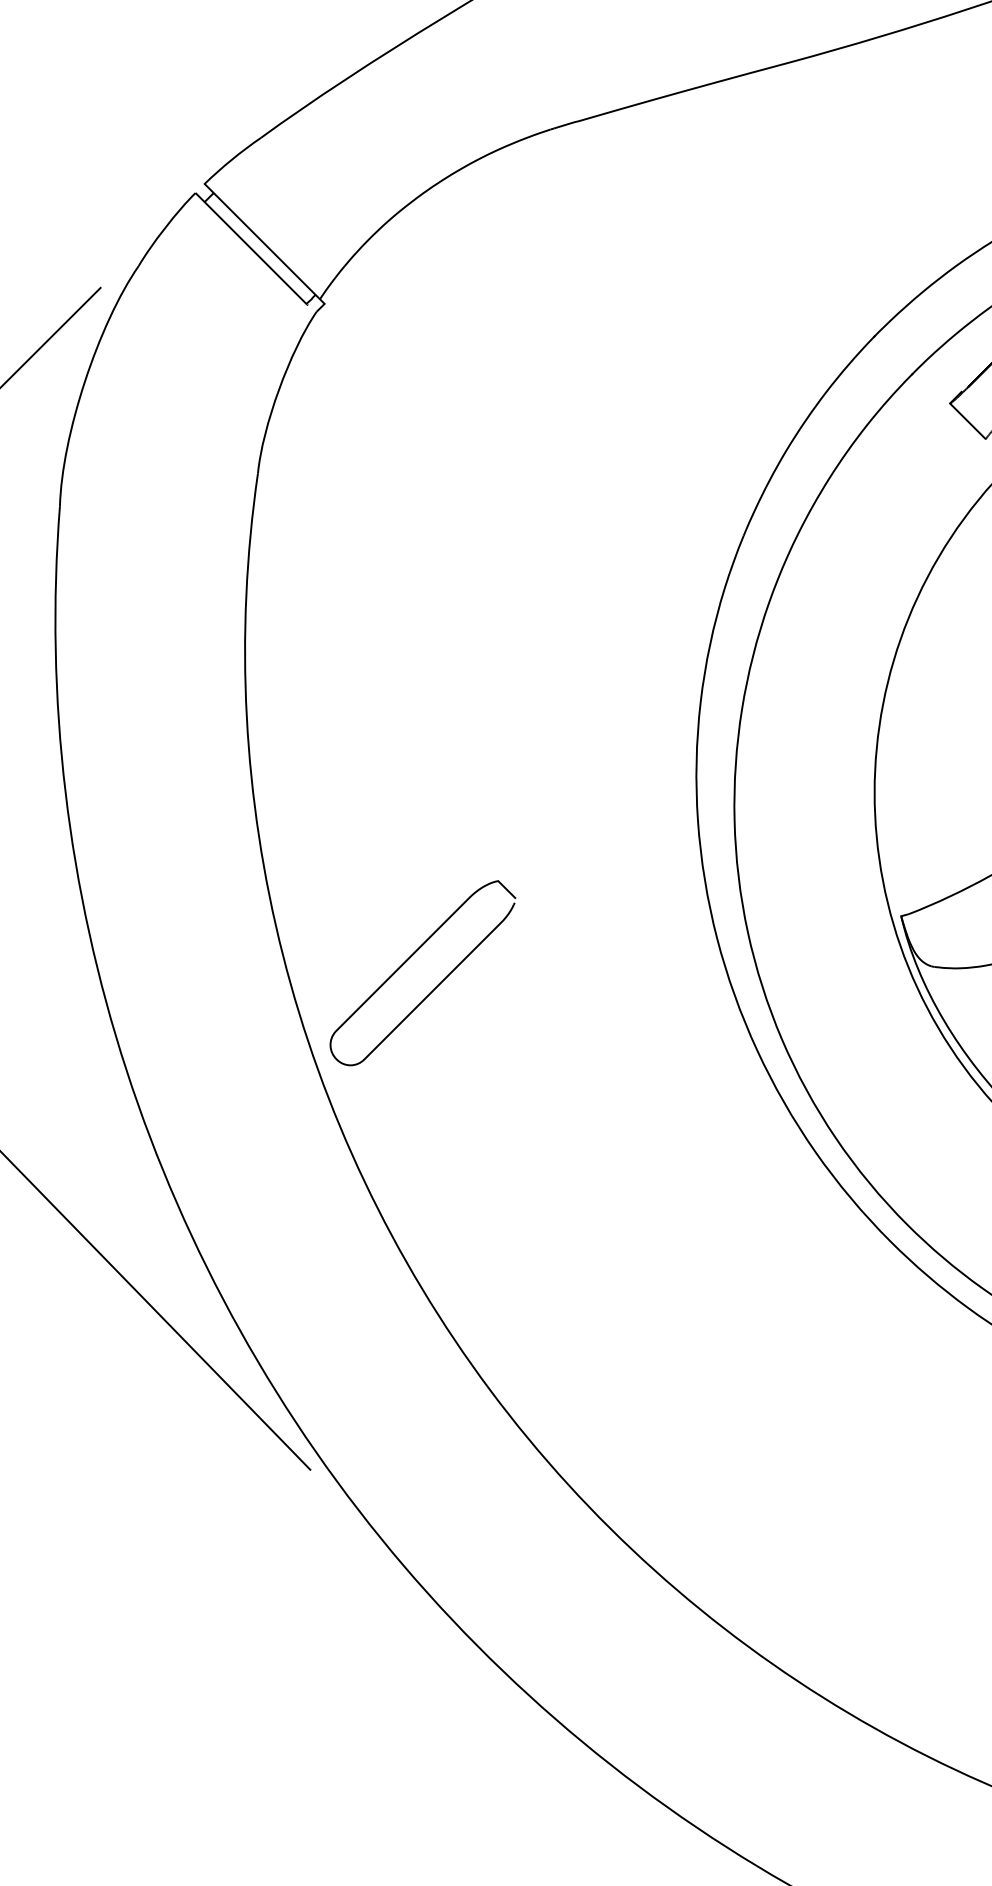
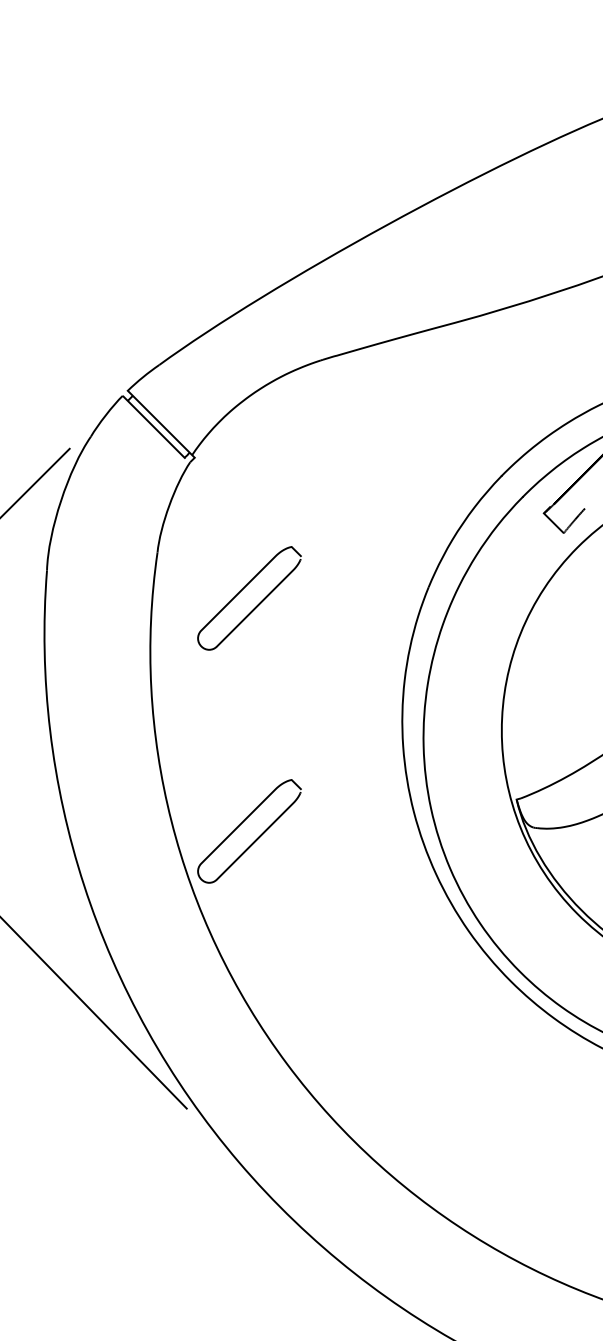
part: (435, 568) -> (256, 605), added

